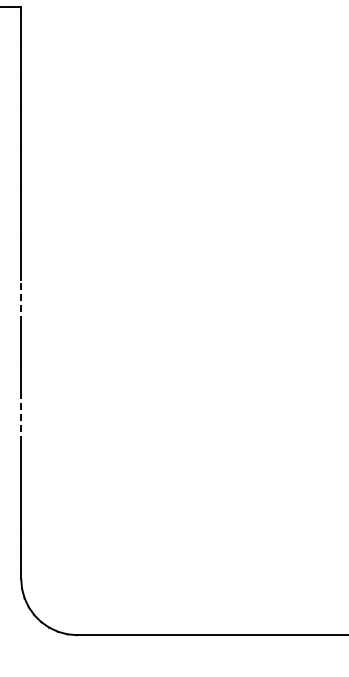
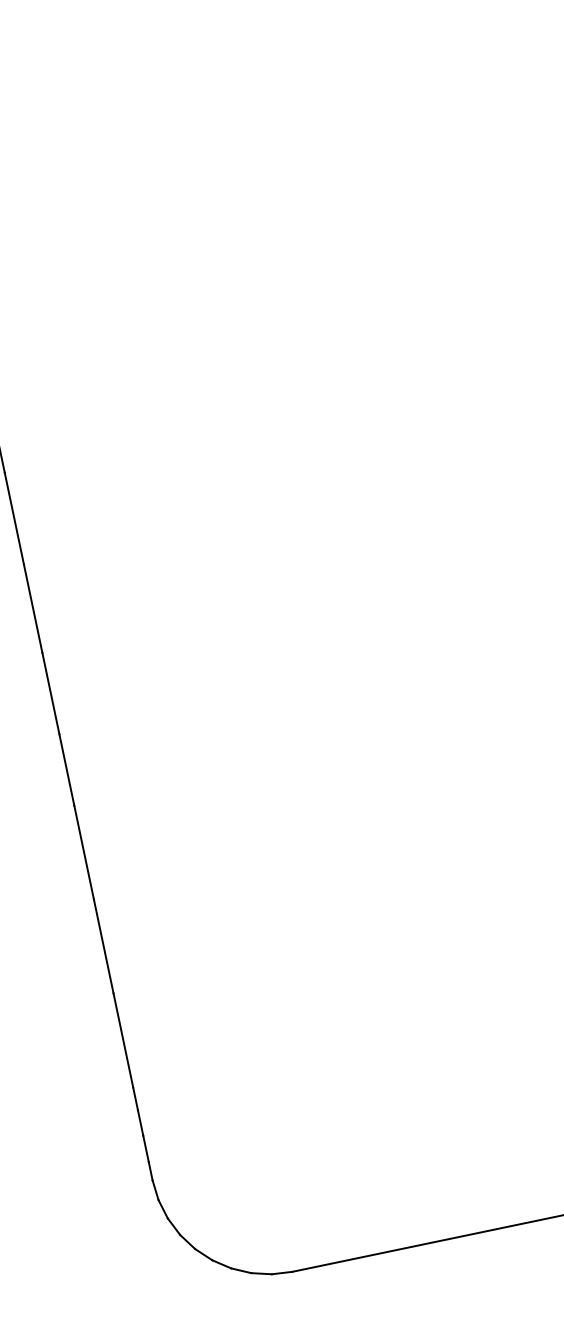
line: (21, 300) -> (33, 606), dashed -> solid
line: (21, 419) -> (84, 851), dashed -> solid

